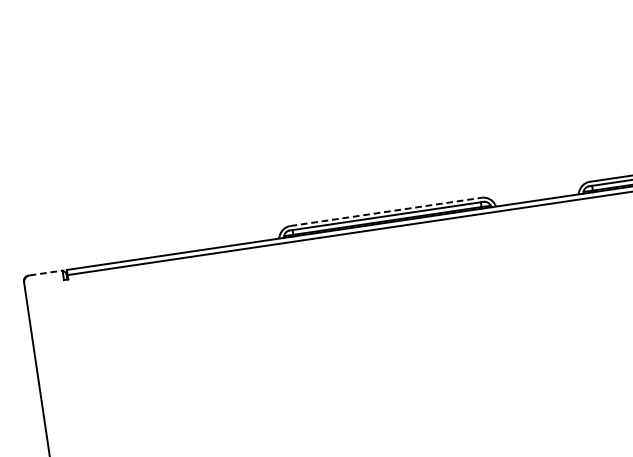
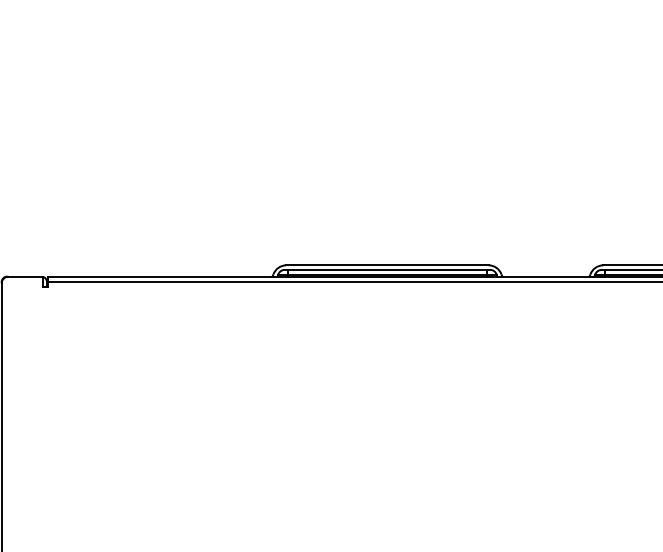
line: (386, 212) -> (387, 265), dashed -> solid
line: (46, 272) -> (26, 276), dashed -> solid

